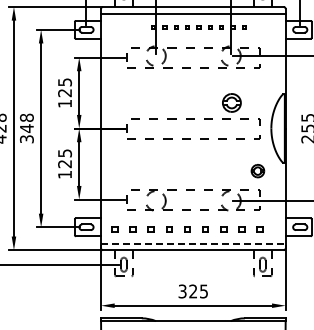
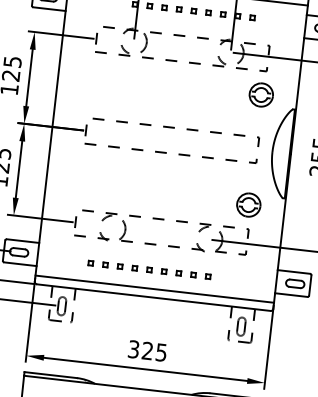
part: (231, 102) -> (260, 94), moved
part: (257, 170) -> (248, 204), size x1.43
part: (187, 229) -> (149, 270), size x0.62
line: (193, 243) -> (154, 289), dashed -> solid

